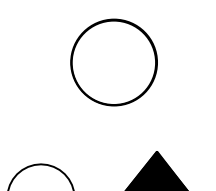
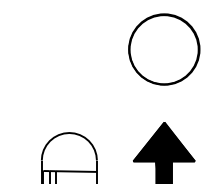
part: (114, 62) -> (164, 49), moved

